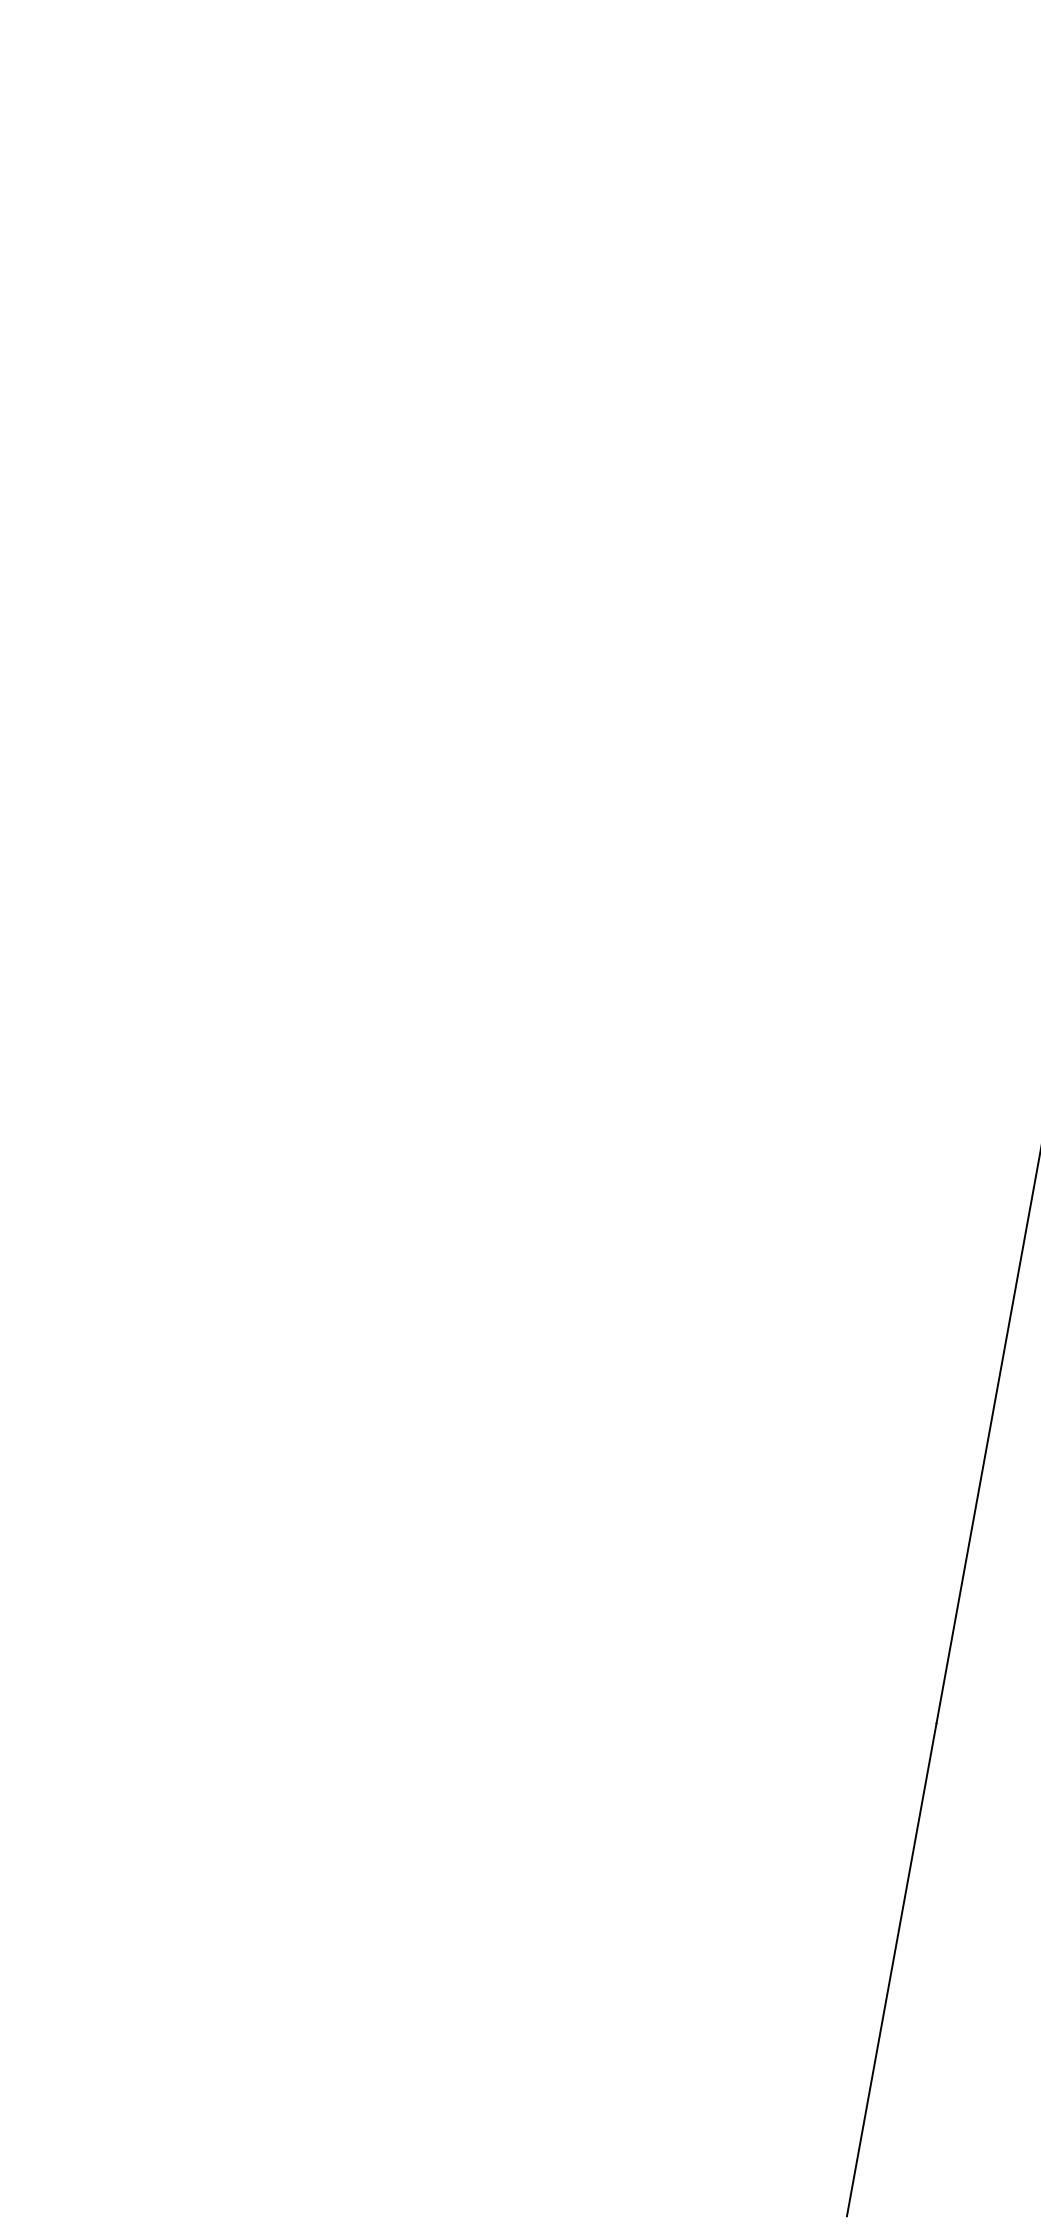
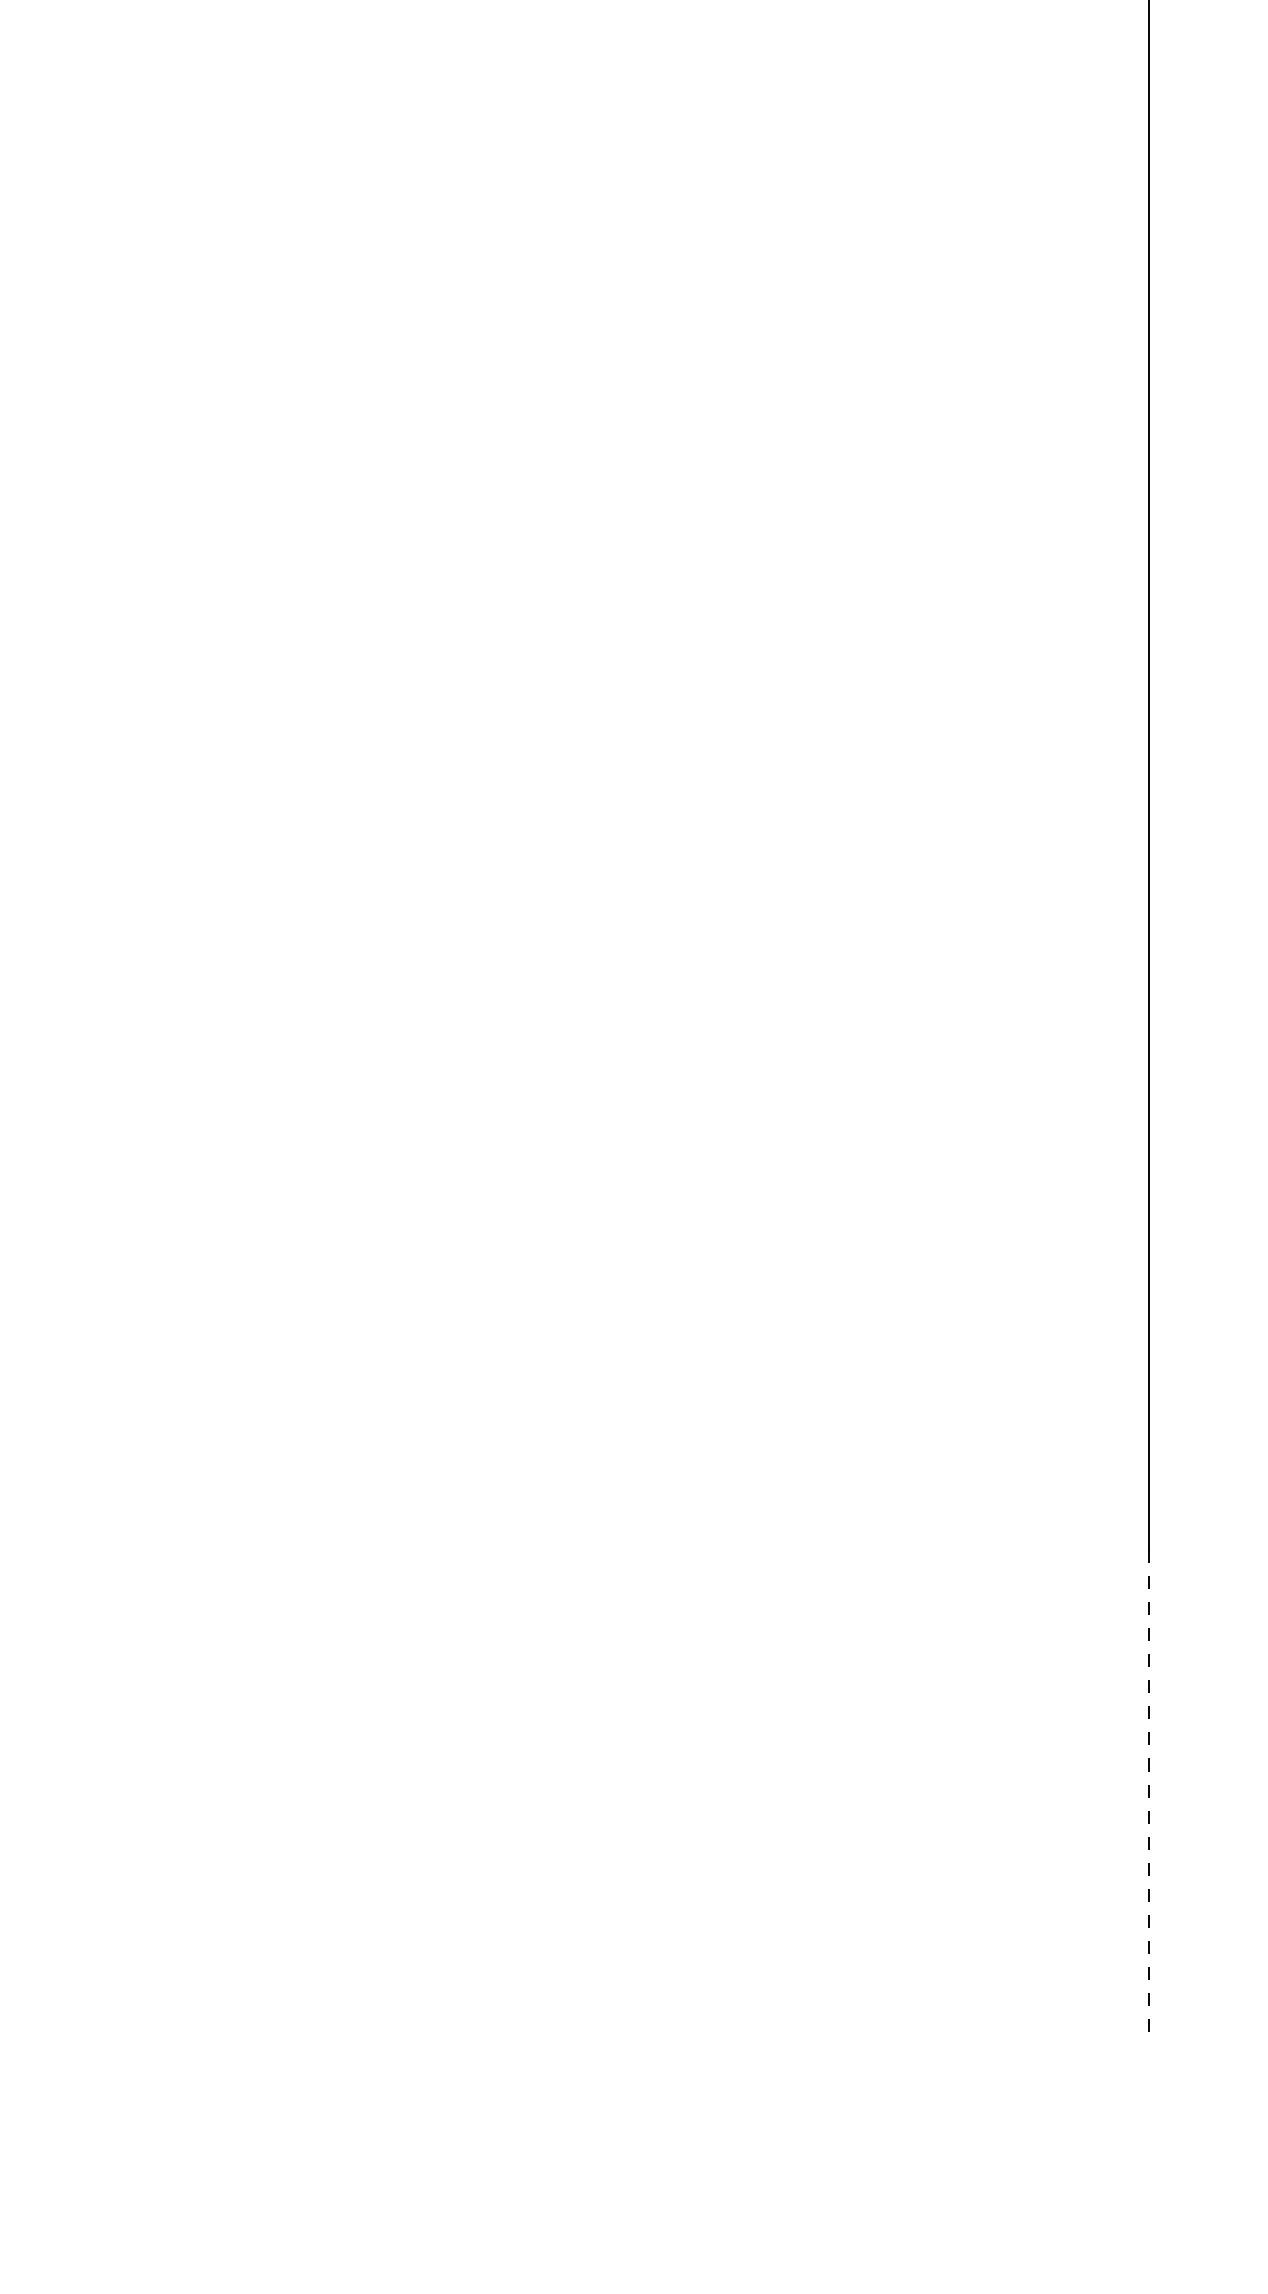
line: (892, 1969) -> (1149, 1796), solid -> dashed

